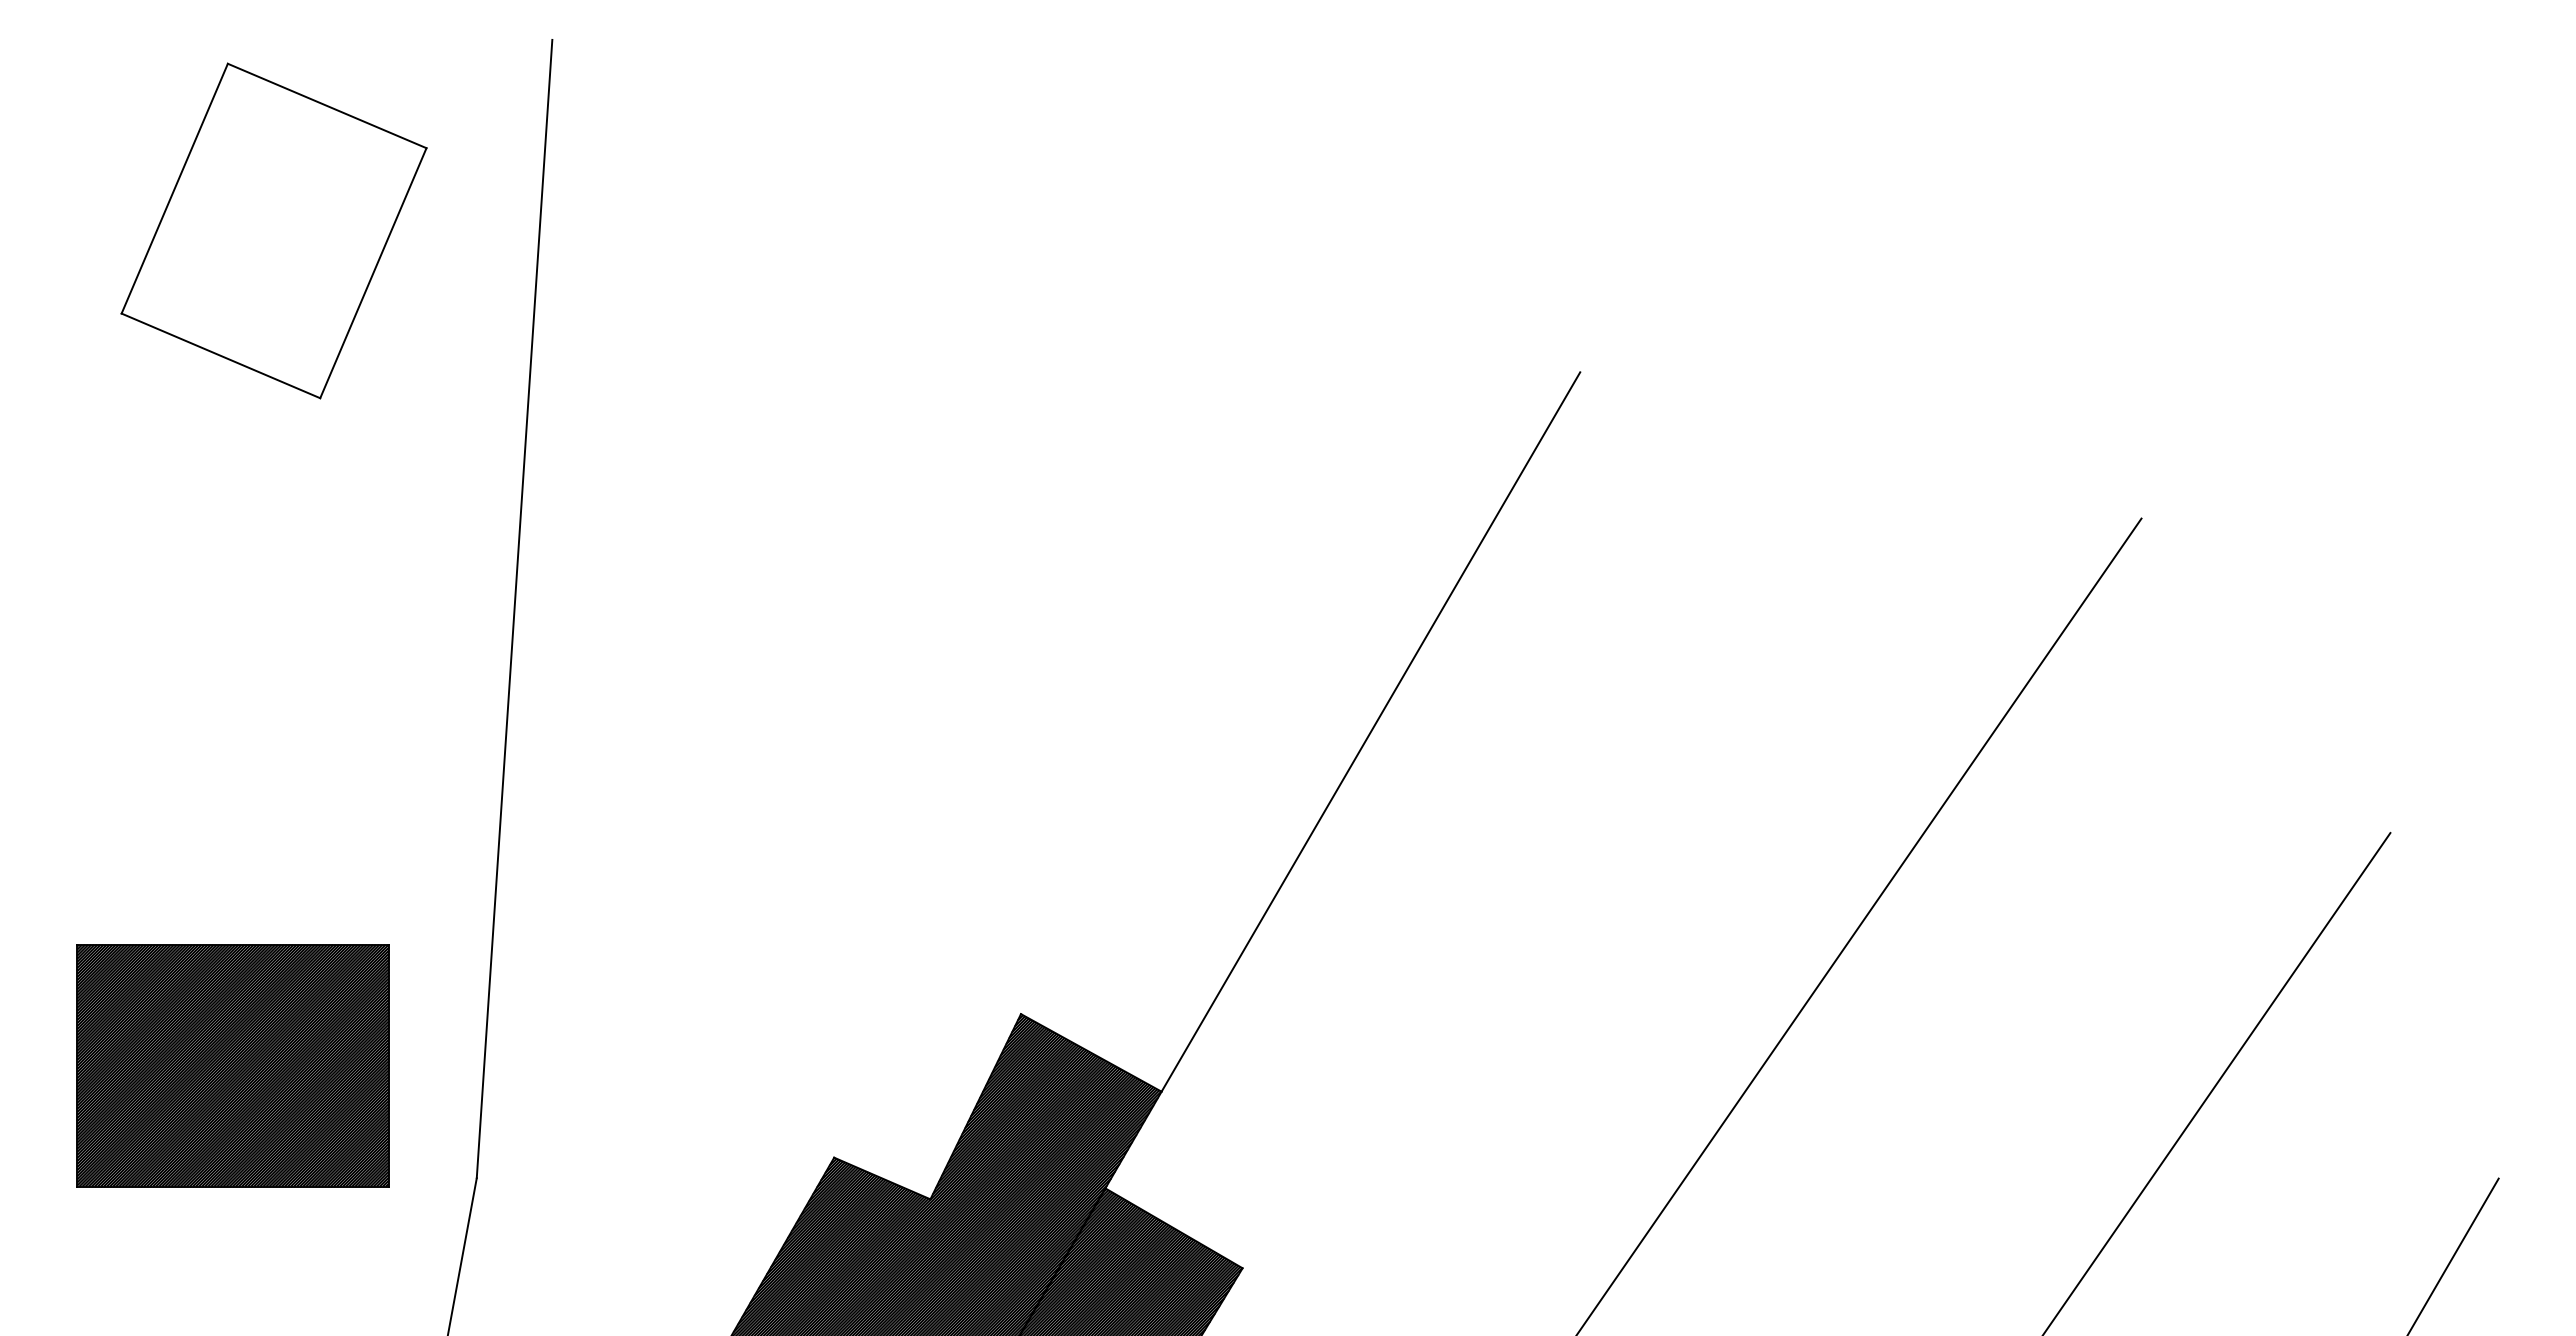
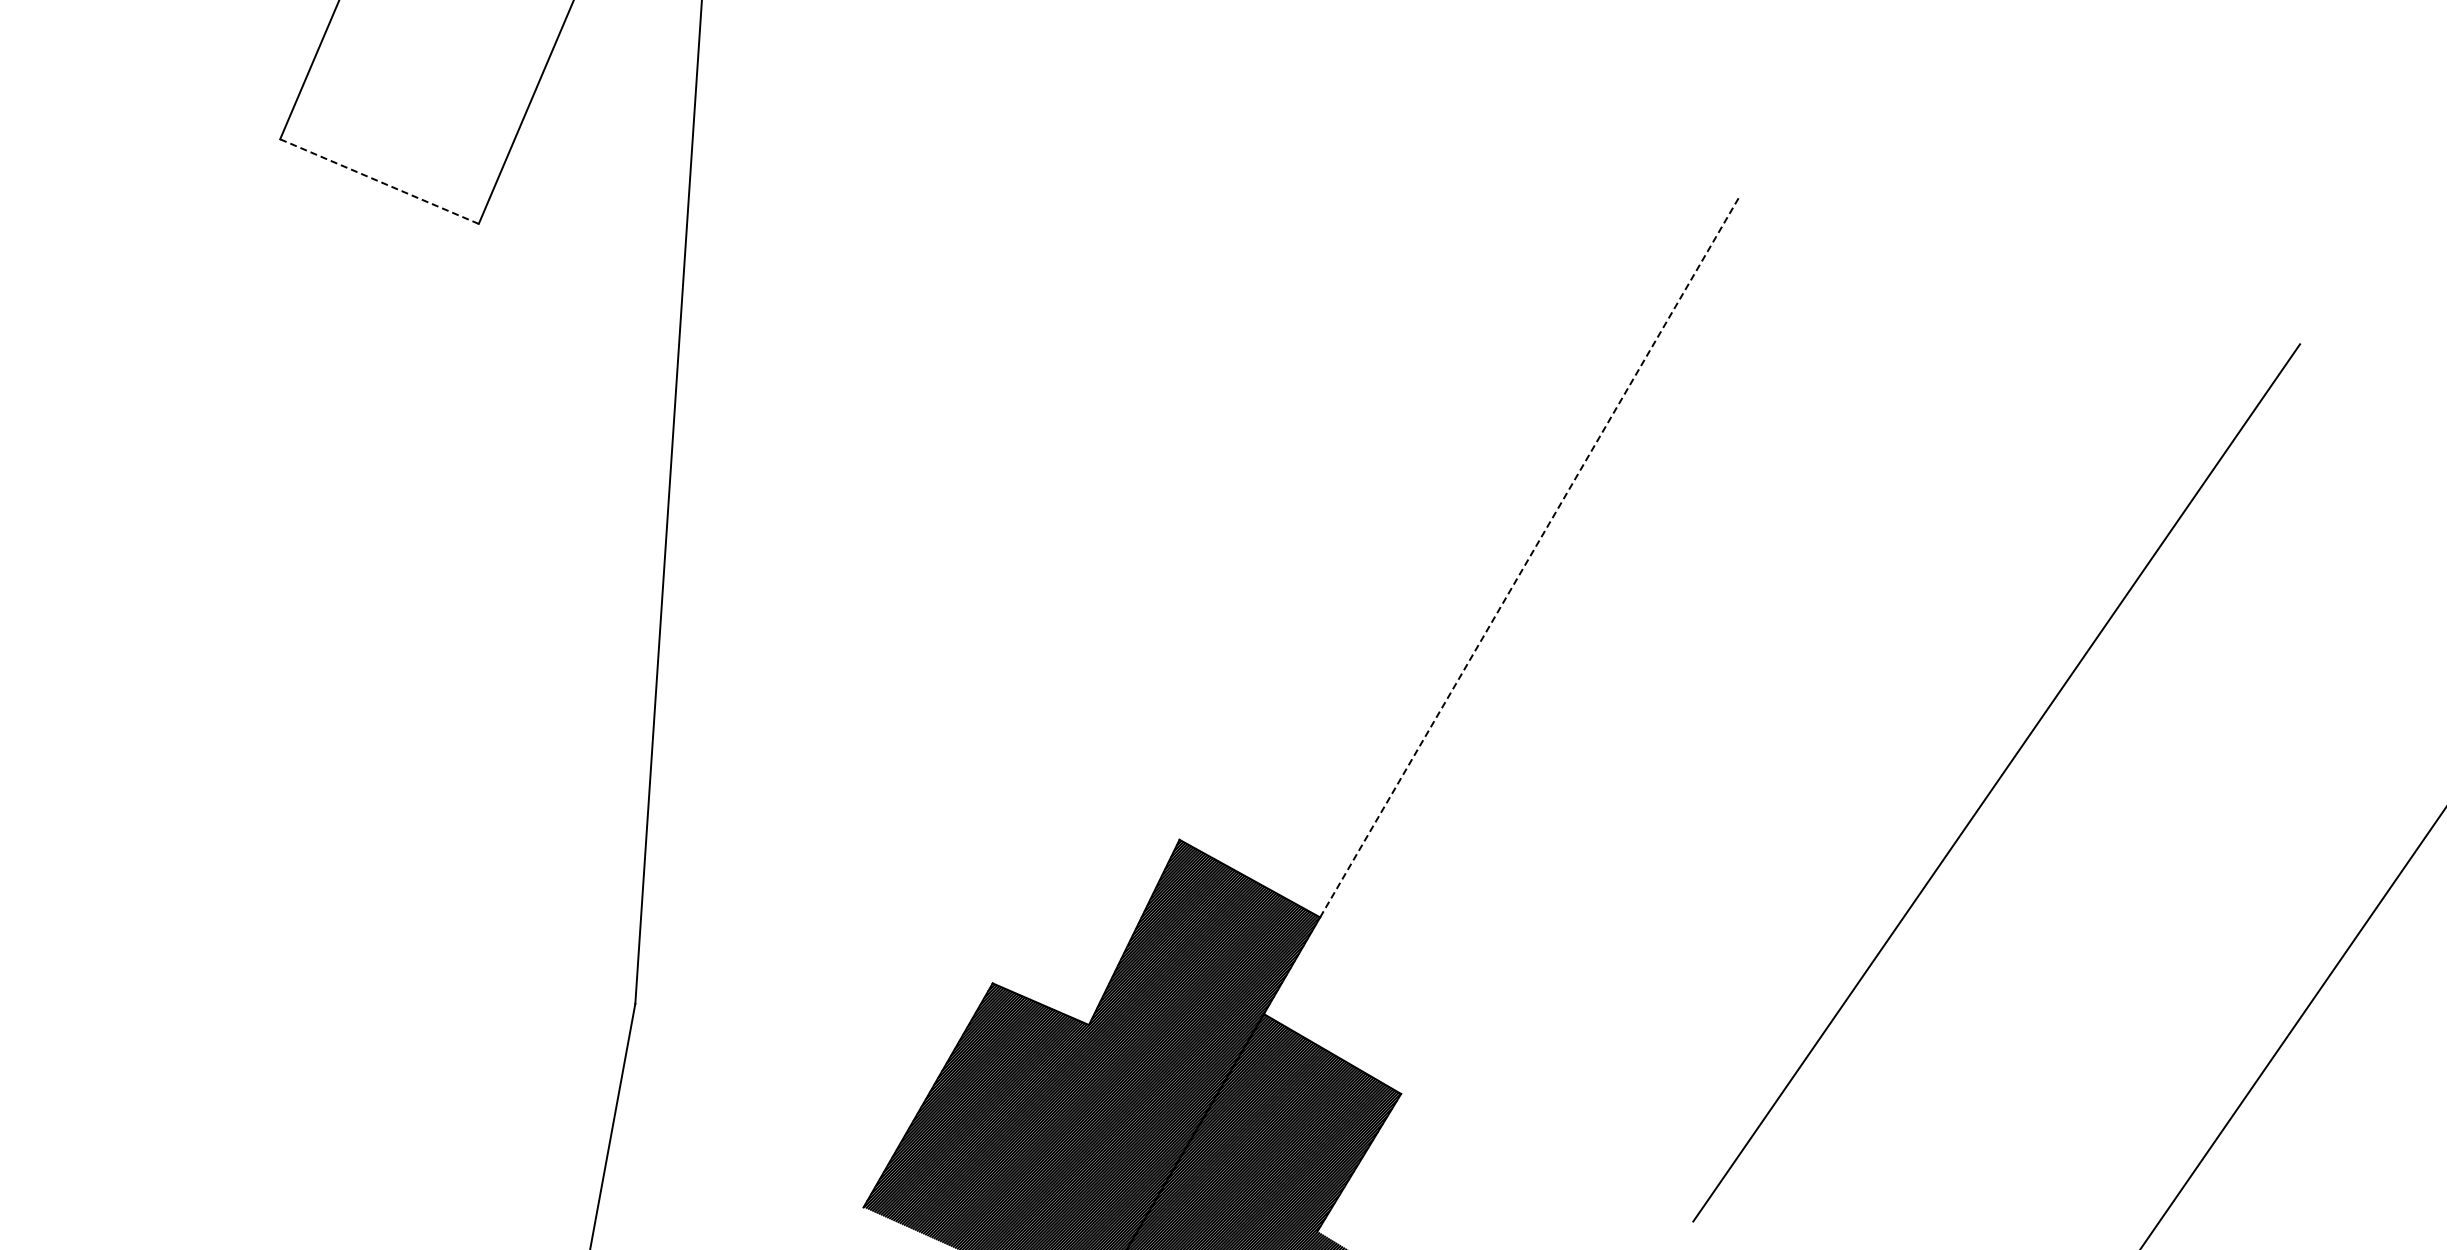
line: (220, 355) -> (379, 181), solid -> dashed
line: (1371, 731) -> (1530, 557), solid -> dashed
part: (232, 1065) -> (391, 891), removed

